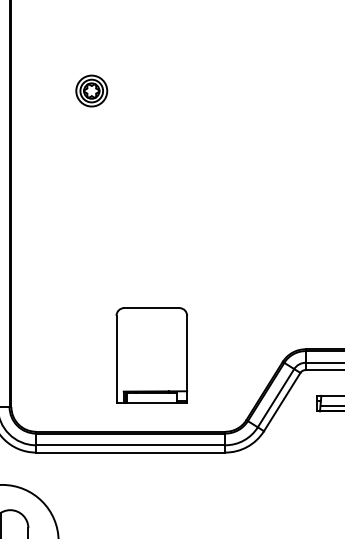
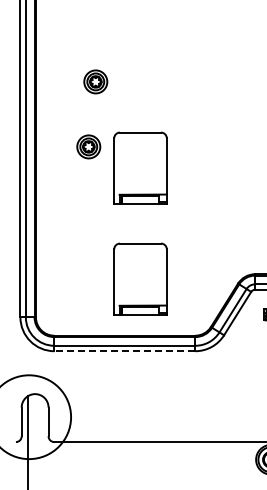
part: (81, 177) -> (88, 146), added
part: (151, 205) -> (140, 167), added
line: (130, 452) -> (124, 351), solid -> dashed

